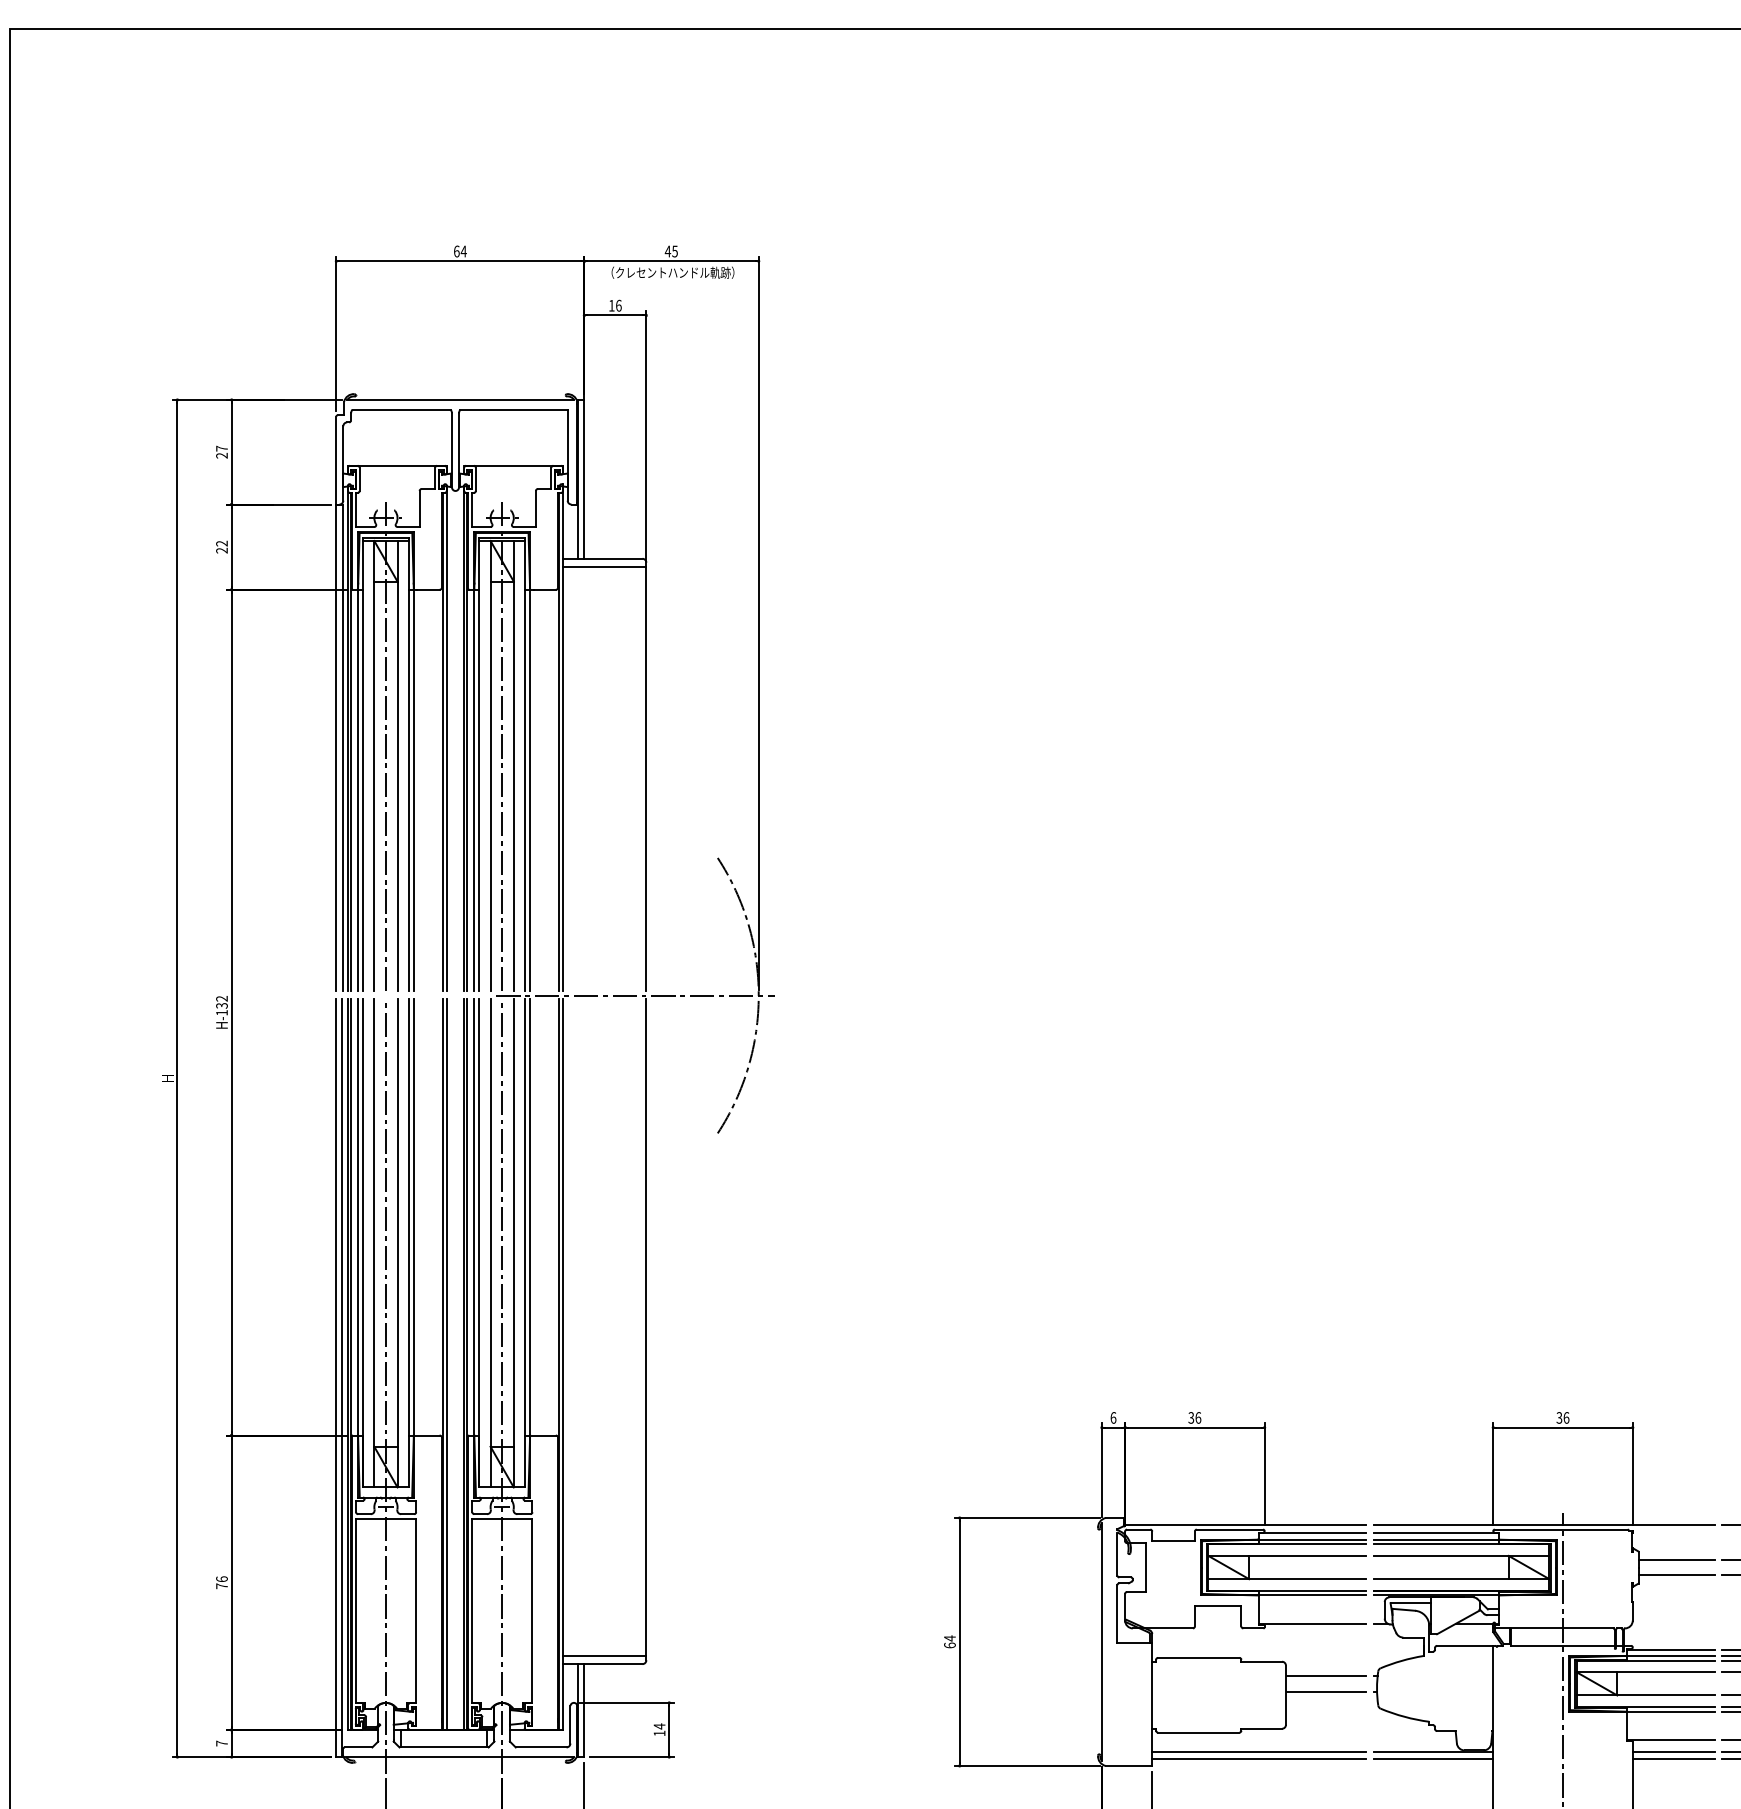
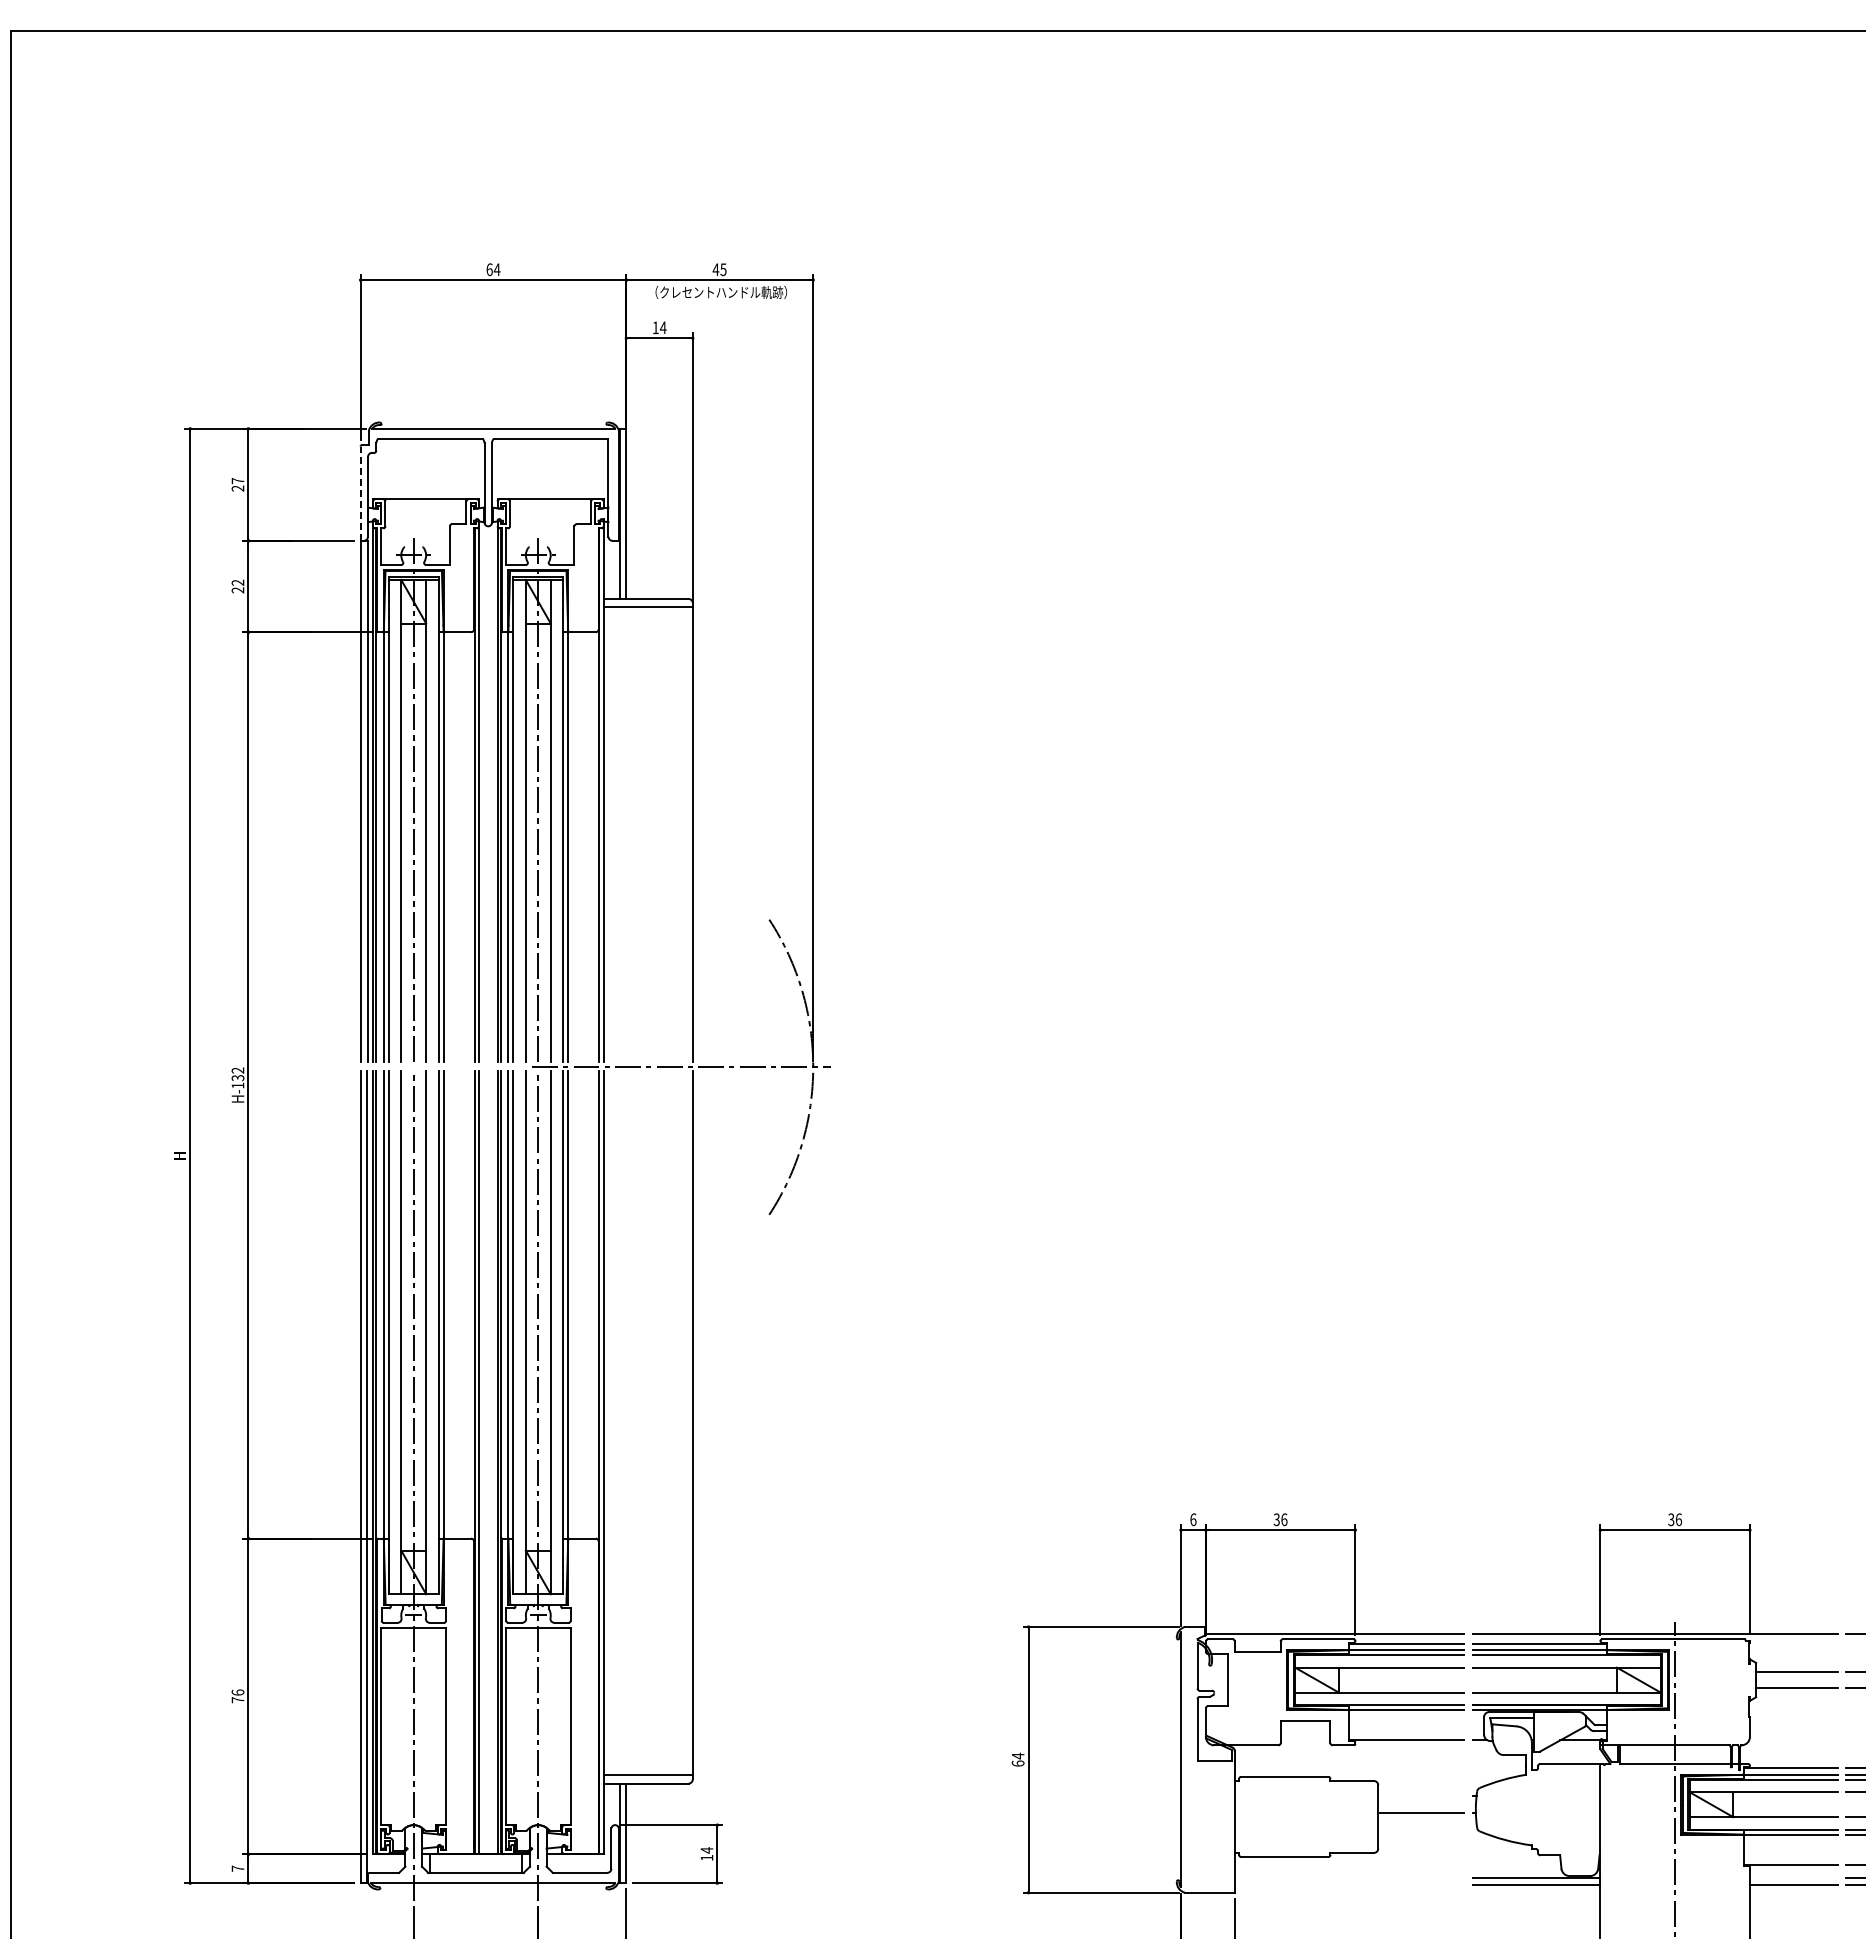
text: (619, 305) -> (663, 327), 16 -> 14
line: (336, 460) -> (360, 493), solid -> dashed
line: (1326, 1676) -> (1421, 1796), removed
line: (1259, 1751) -> (1349, 1877), removed
line: (1673, 1751) -> (1793, 1877), removed
line: (1259, 1759) -> (1349, 1885), removed

